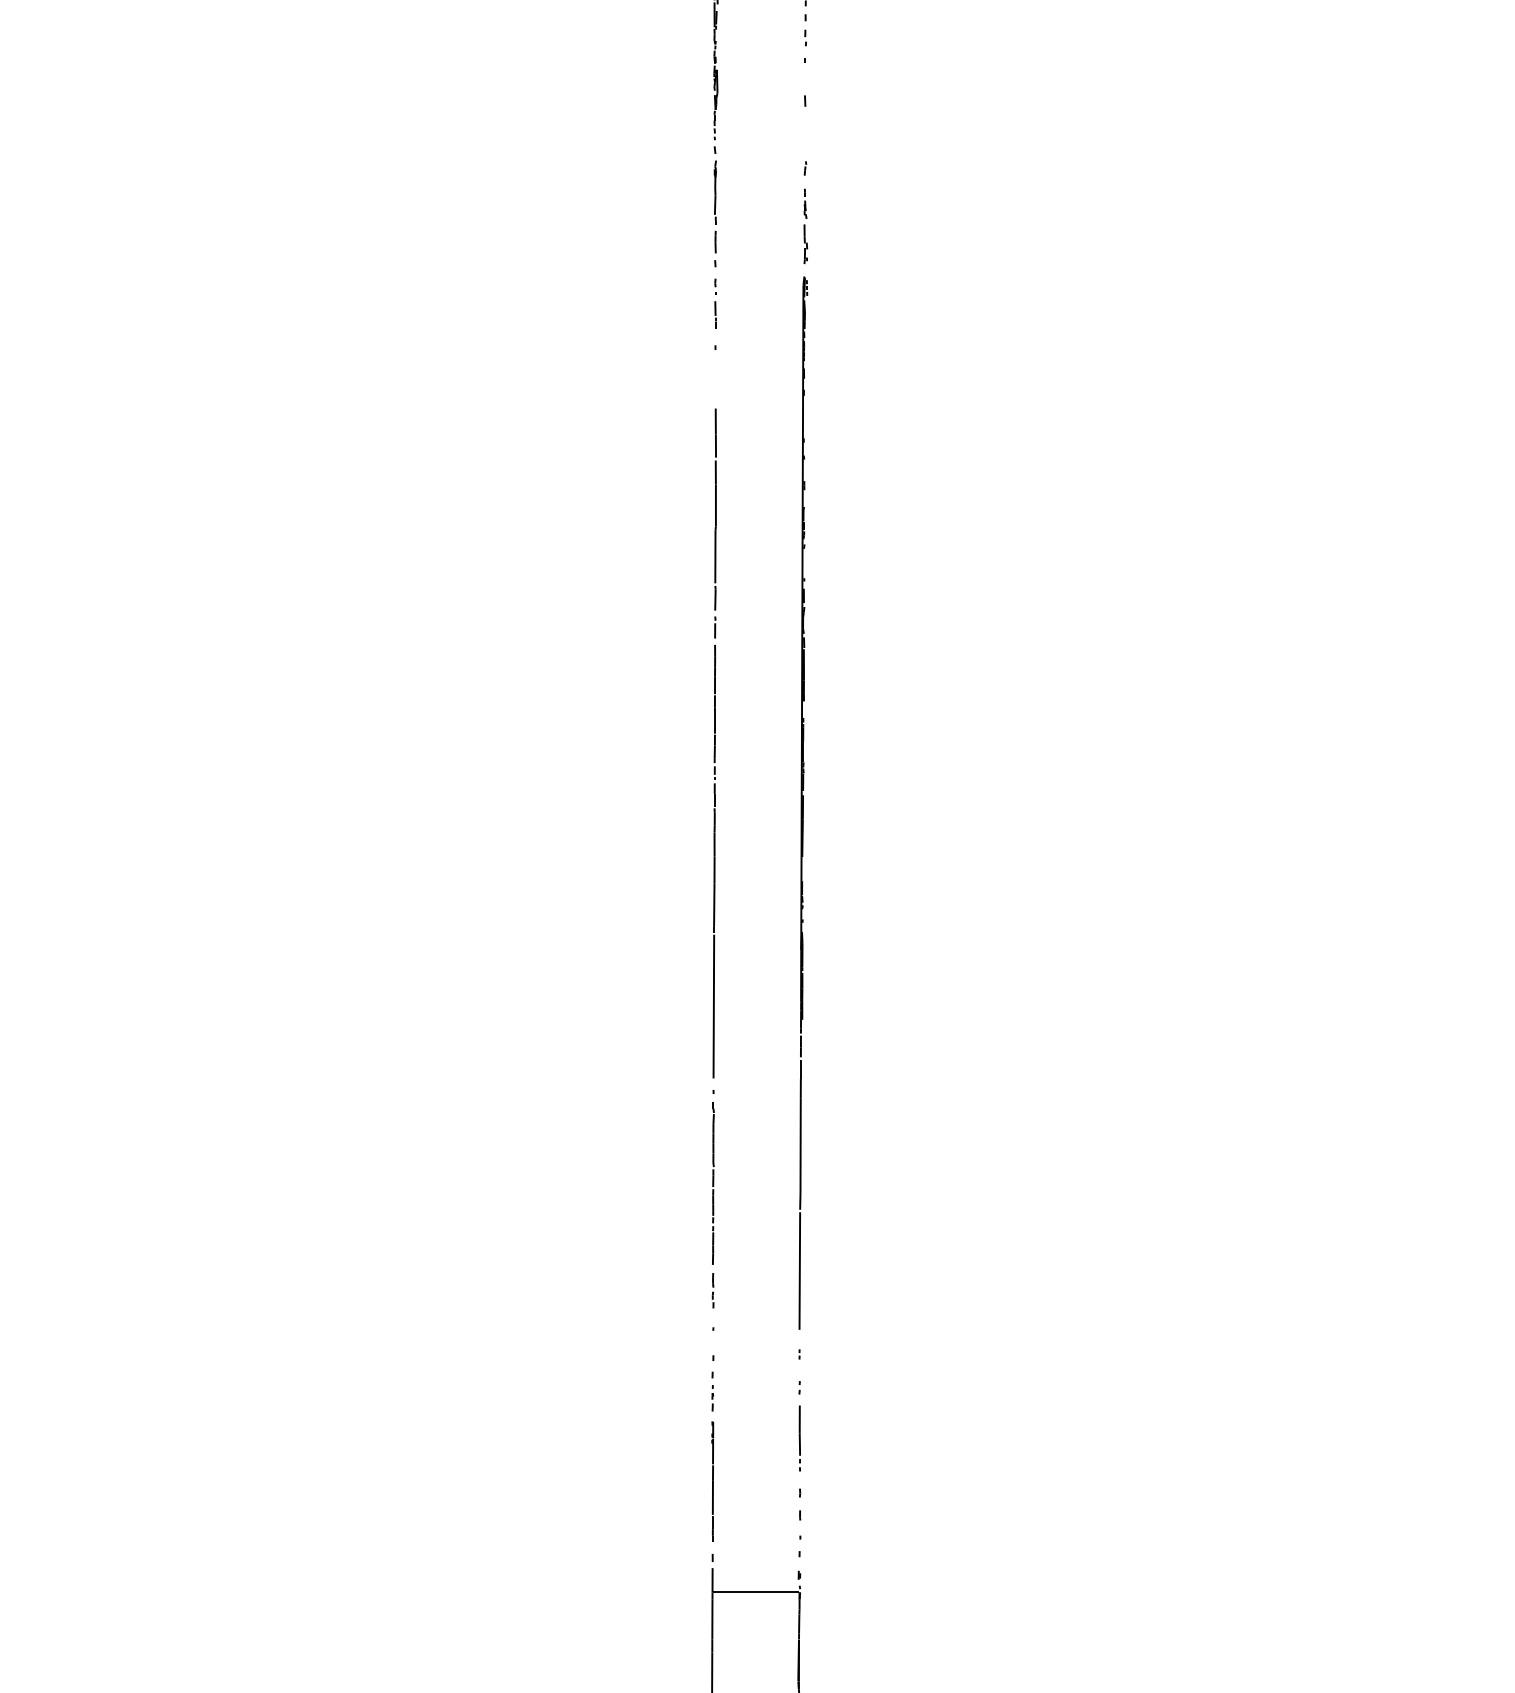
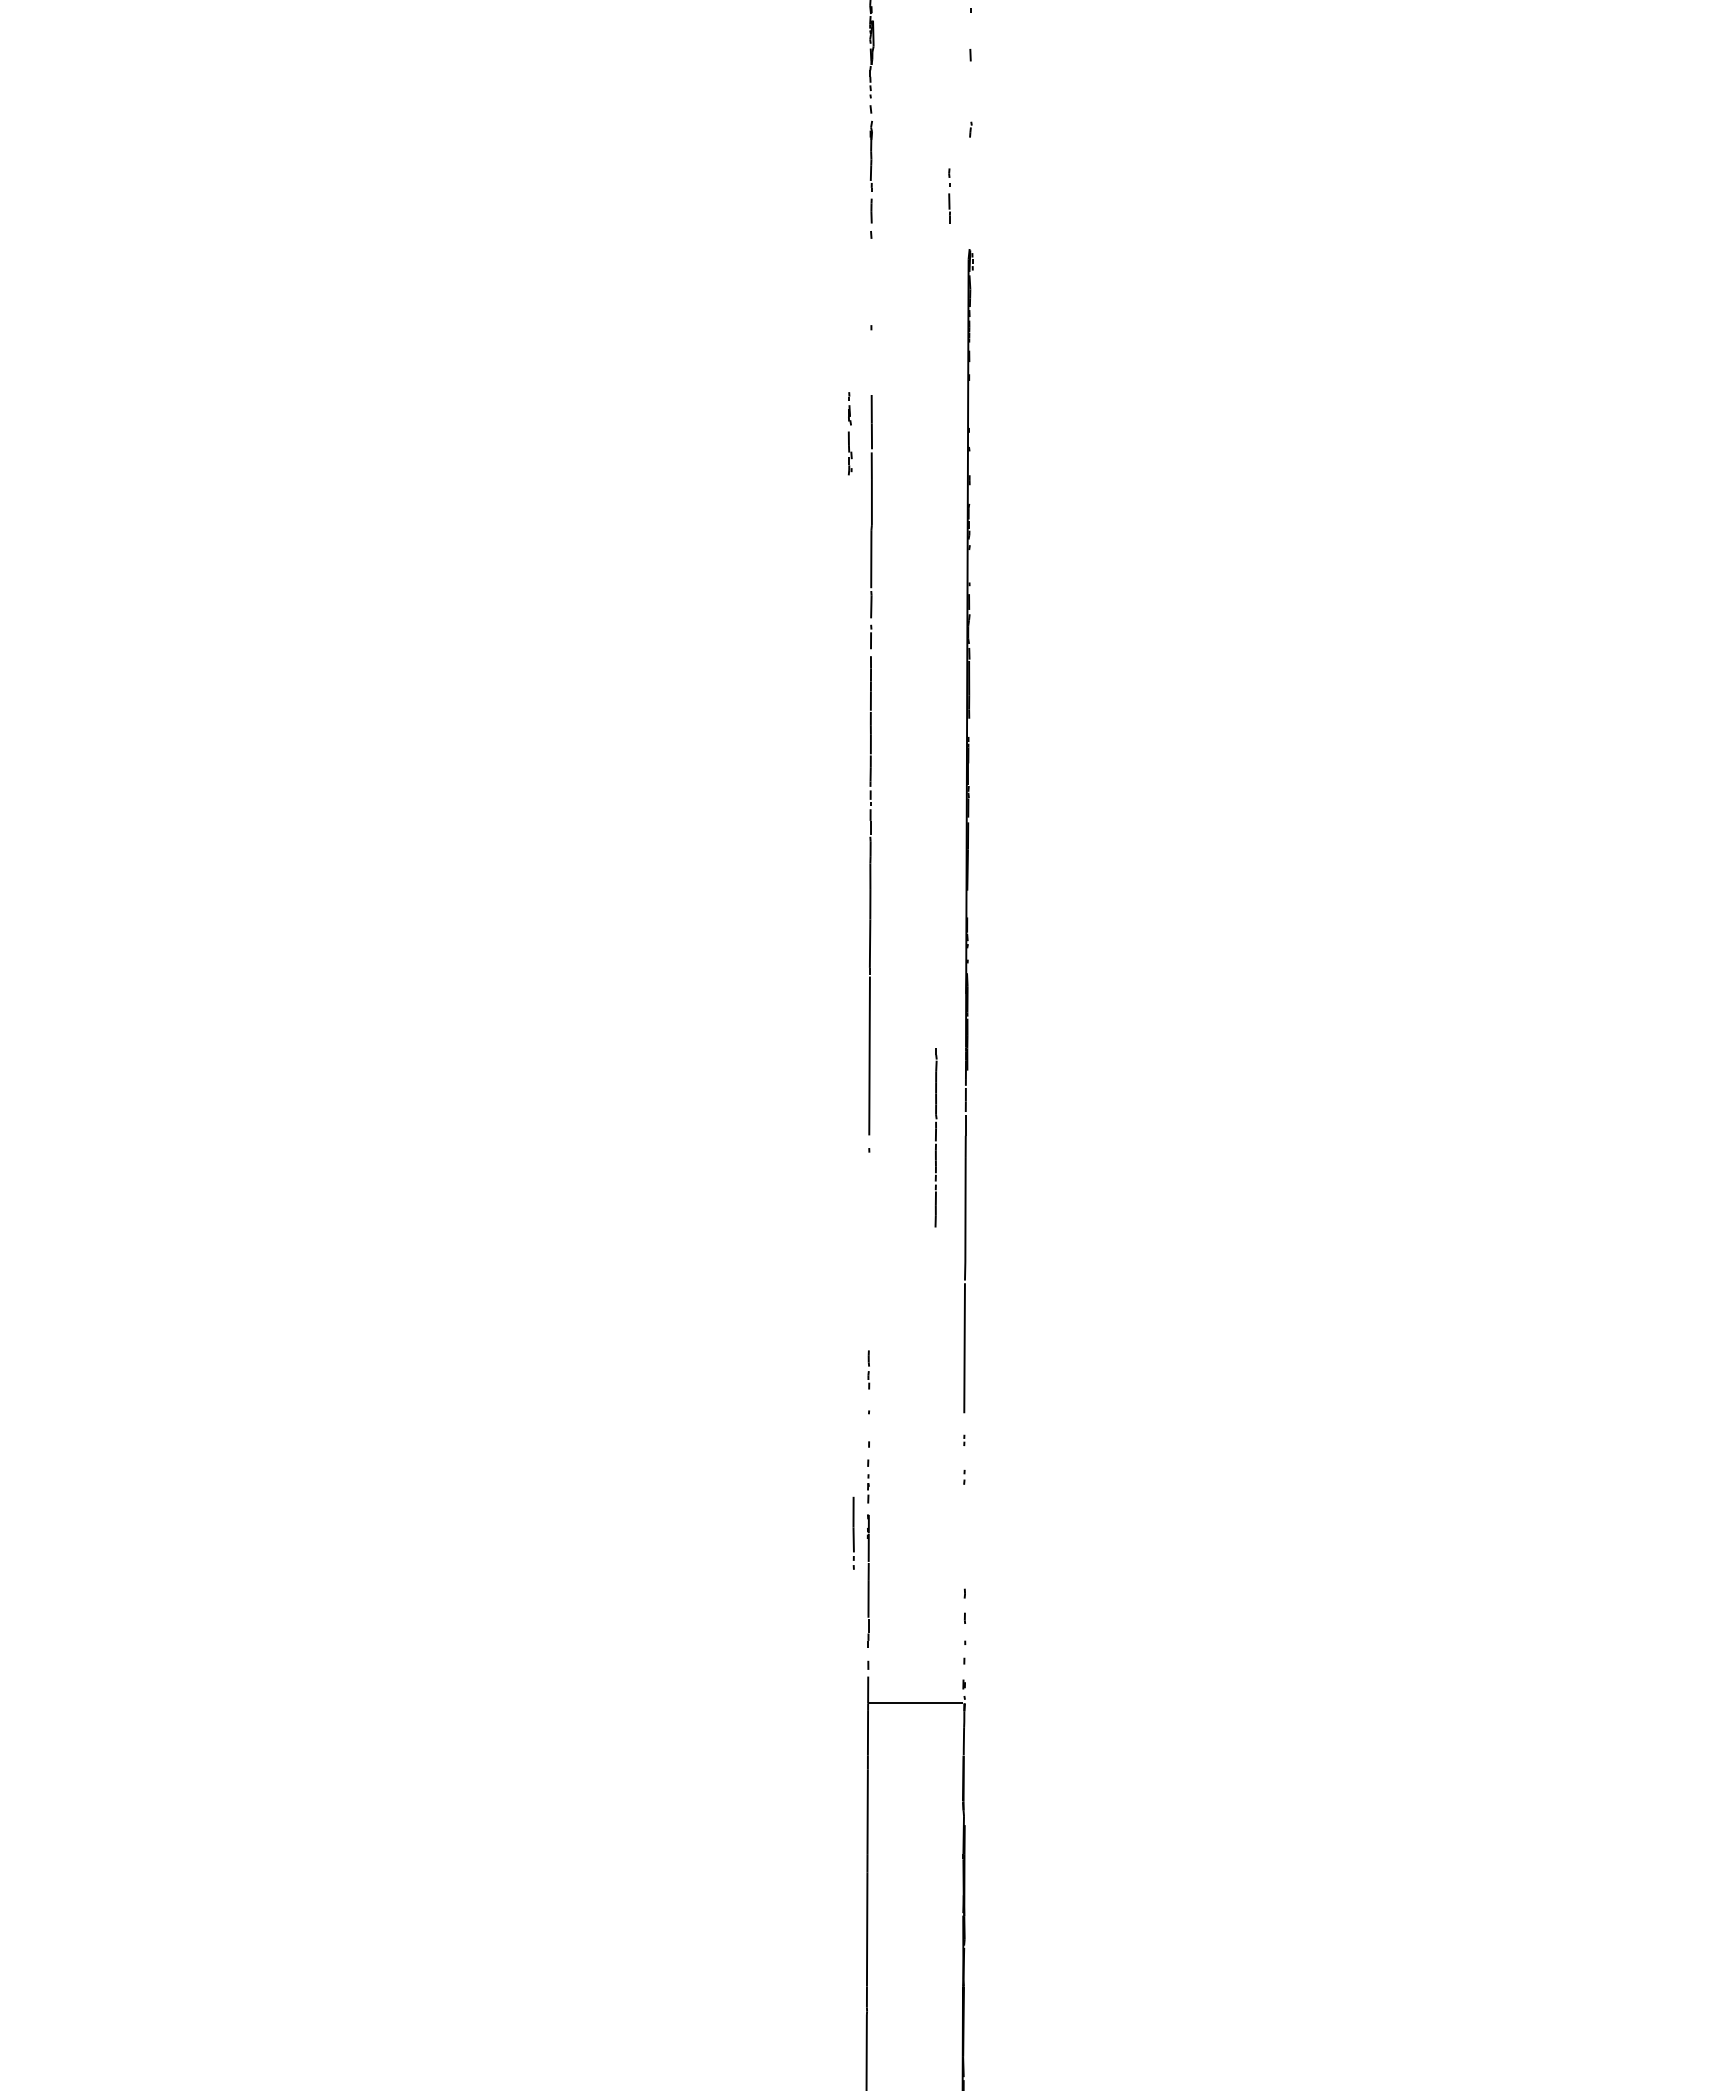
part: (805, 226) -> (849, 433), moved
line: (715, 303) -> (949, 195), moved
line: (712, 1183) -> (935, 1137), moved
line: (799, 1437) -> (853, 1532), moved

